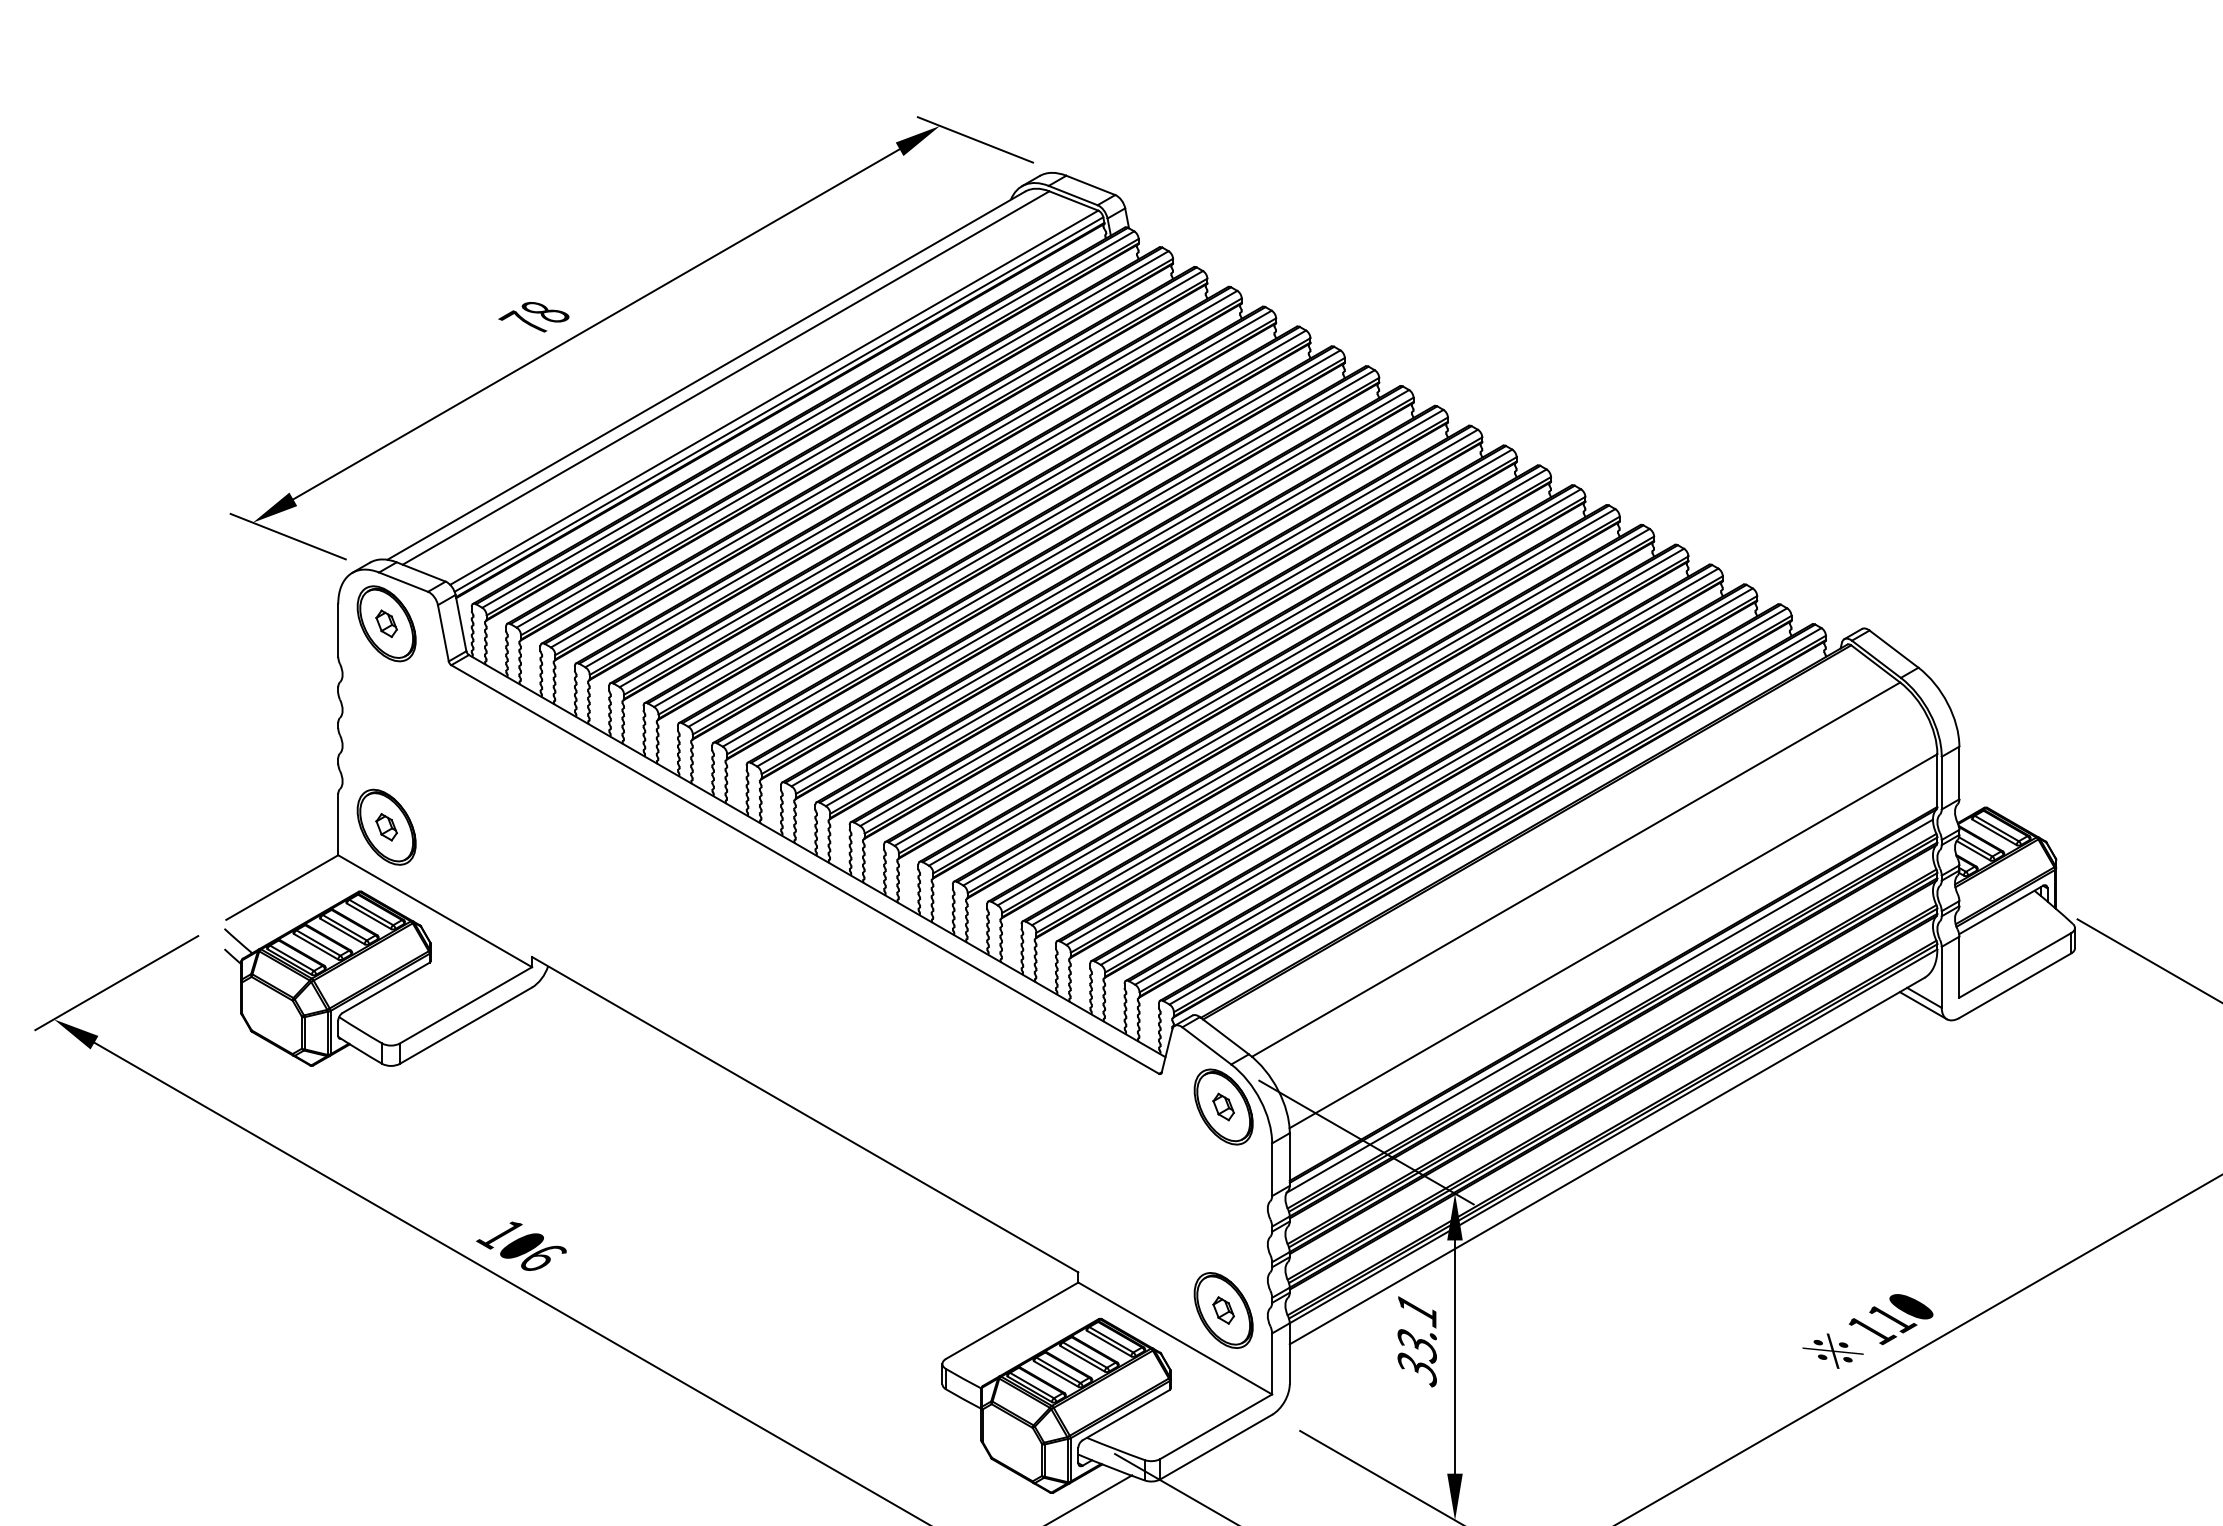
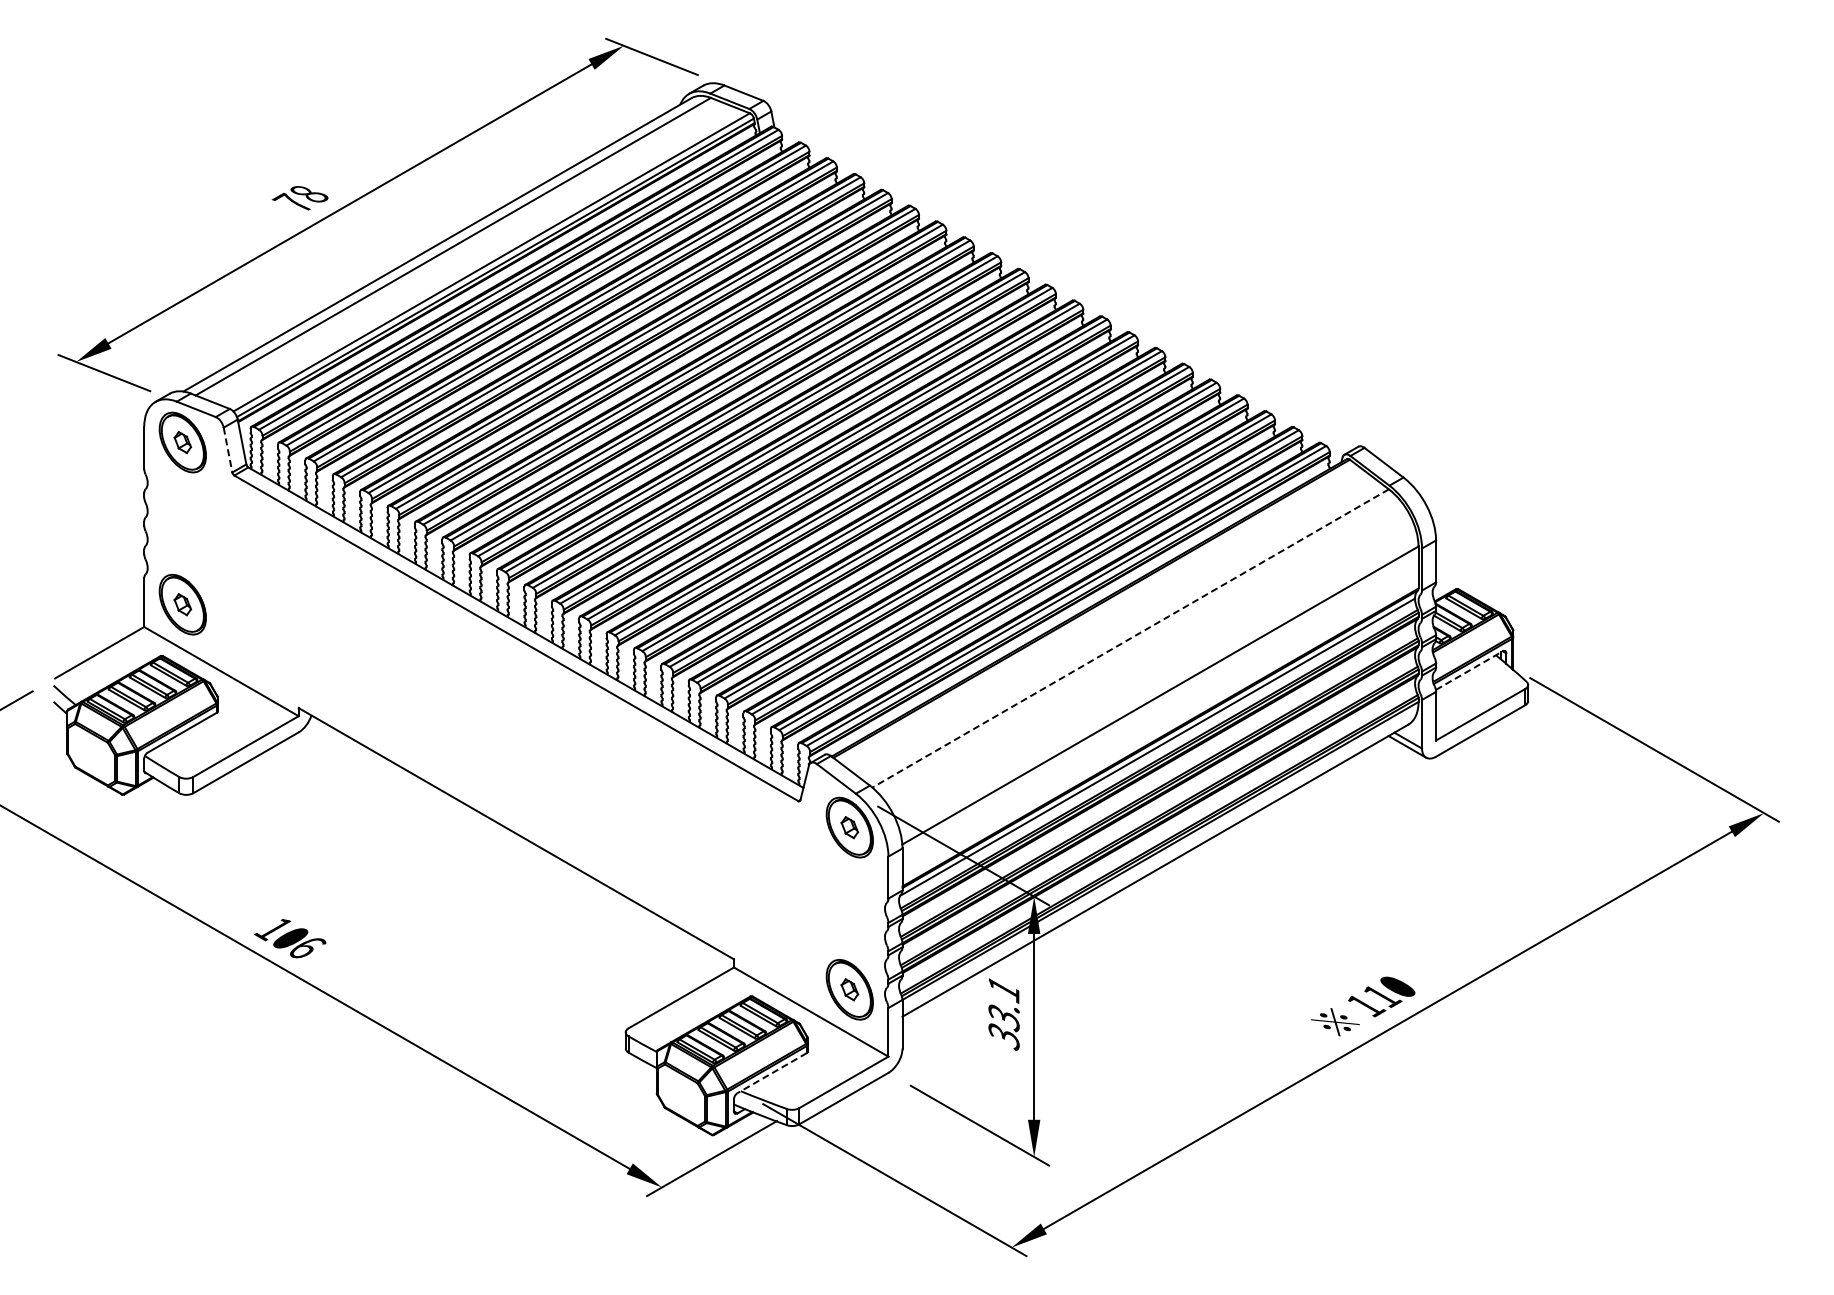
line: (443, 633) -> (228, 450), solid -> dashed
line: (1575, 869) -> (1130, 638), solid -> dashed
line: (2001, 909) -> (1469, 670), solid -> dashed
line: (1125, 1415) -> (771, 1073), solid -> dashed

